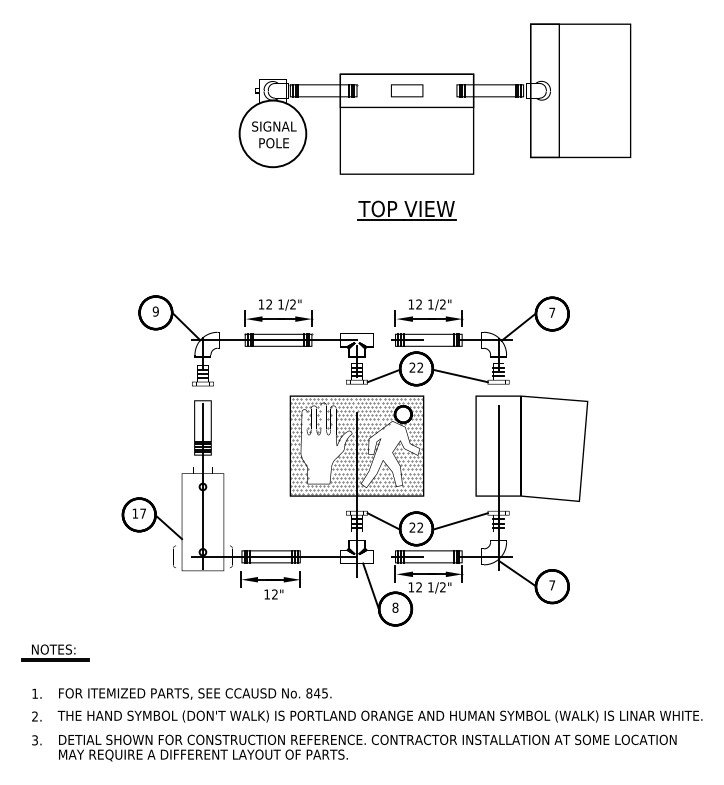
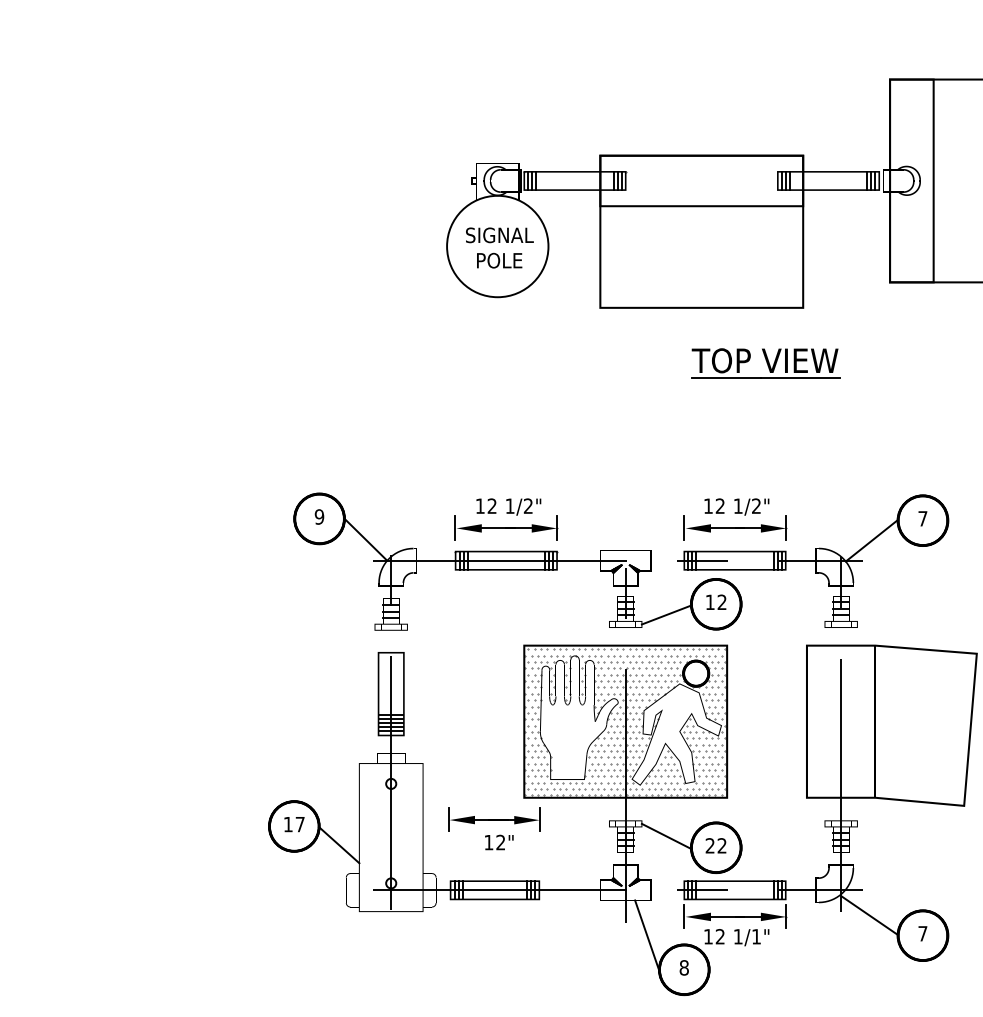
part: (407, 90) -> (702, 180), removed
part: (406, 210) -> (764, 363), moved
text: (412, 367) -> (710, 602), 22 -> 12
line: (459, 375) -> (781, 614), removed
line: (459, 521) -> (781, 836), removed
part: (270, 585) -> (494, 828), moved
text: (442, 587) -> (755, 936), 1/2" -> 1/1"

